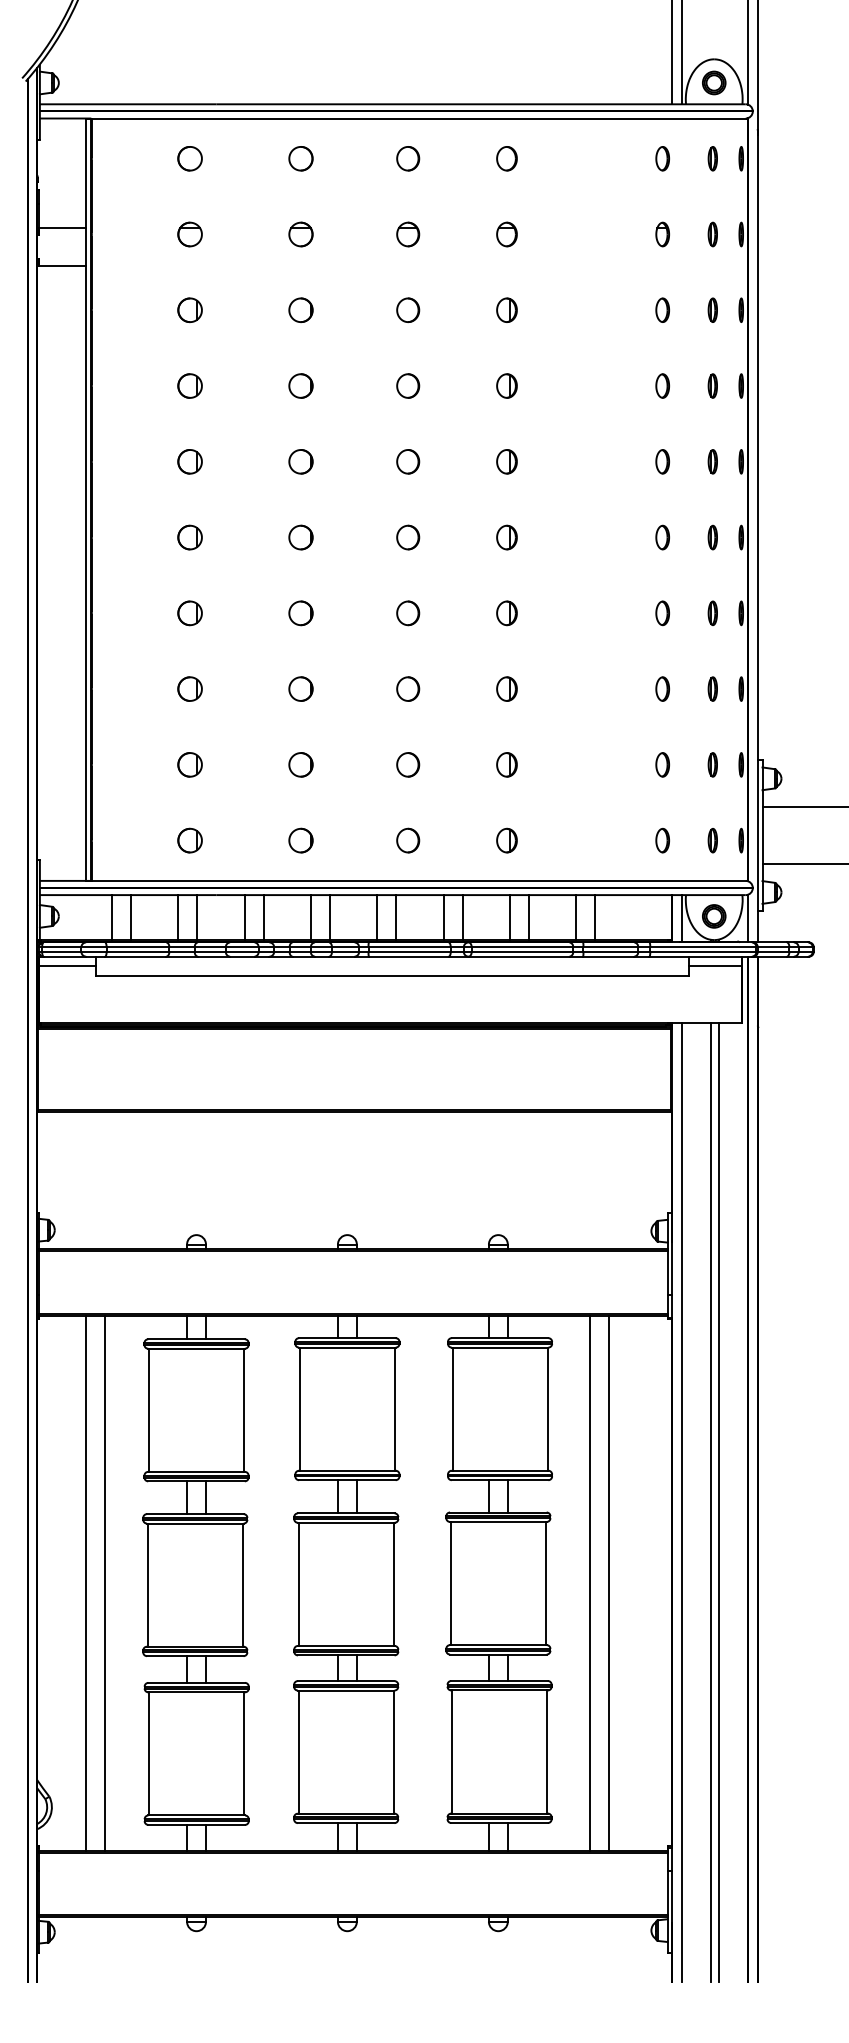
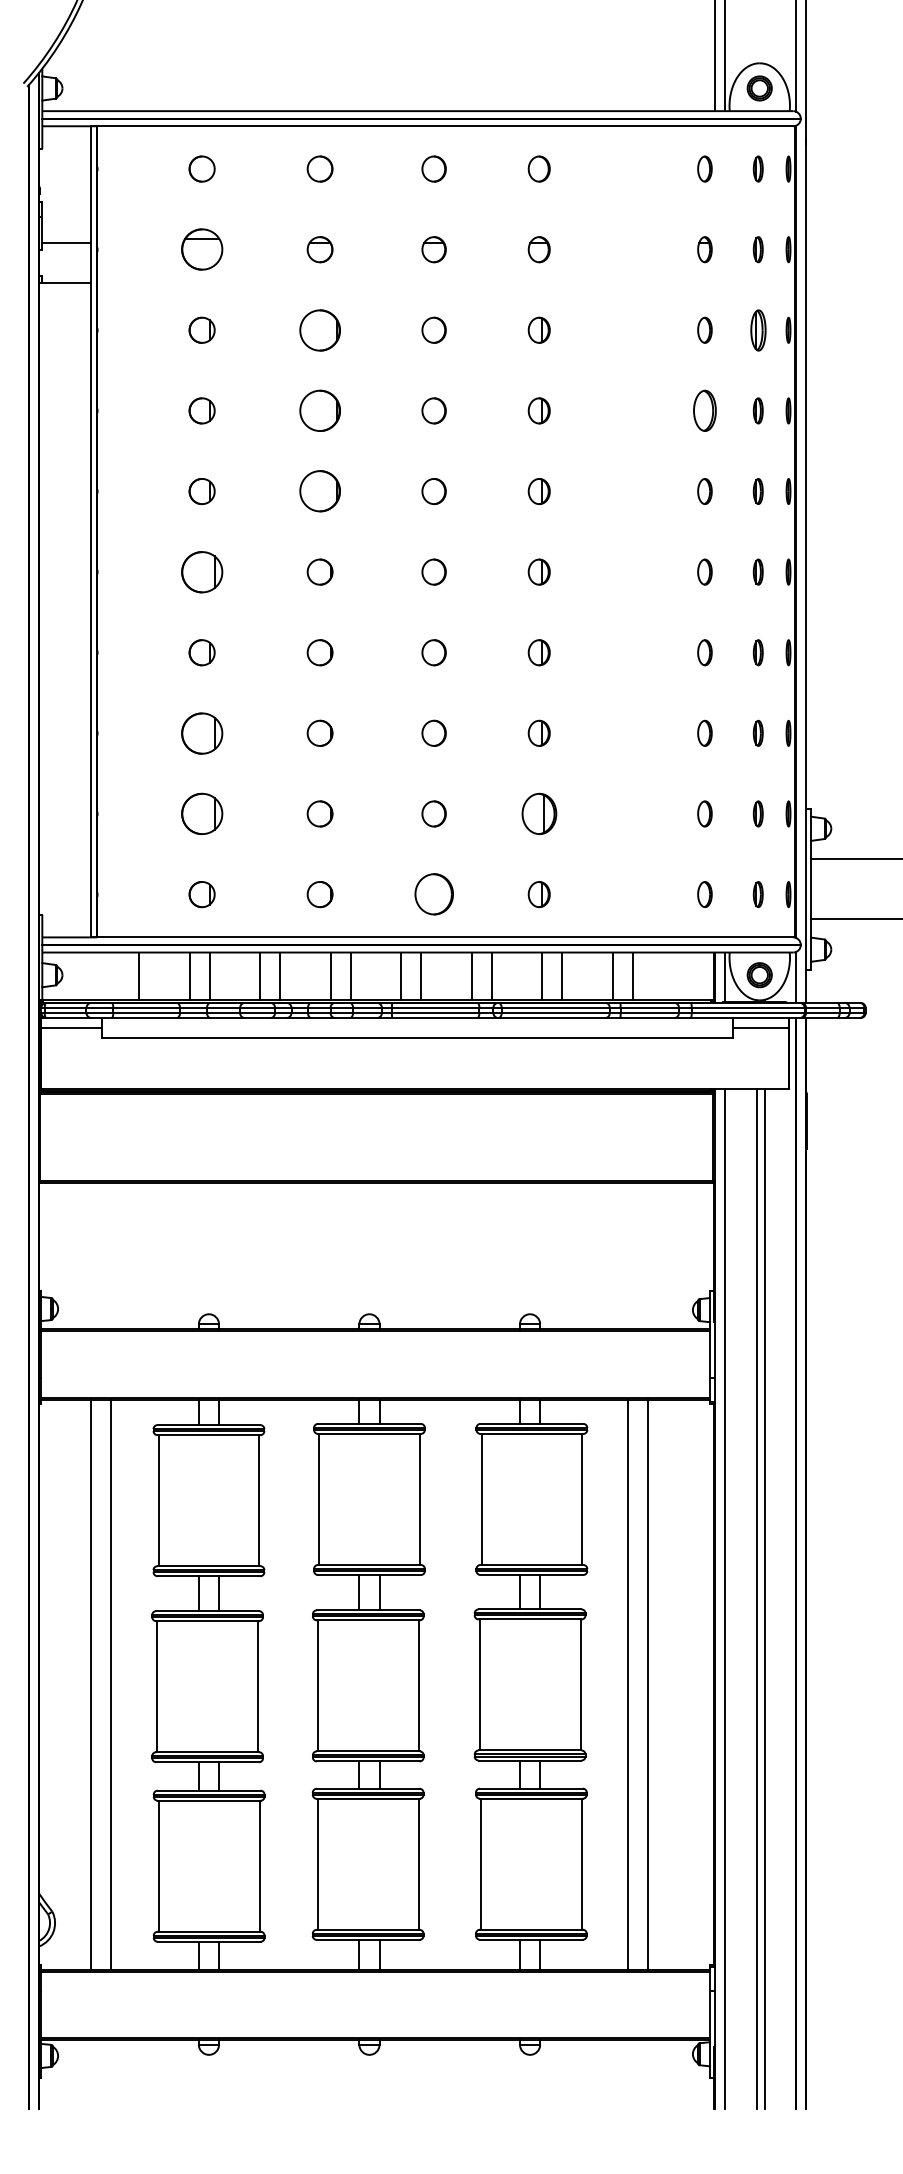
part: (189, 234) -> (201, 249), size x1.6
part: (300, 309) -> (319, 329), size x1.6
part: (712, 309) -> (757, 329), size x1.6
part: (300, 385) -> (319, 410), size x1.6
part: (662, 385) -> (704, 410), size x1.6
part: (300, 461) -> (319, 491), size x1.6
part: (189, 536) -> (201, 571), size x1.6
part: (189, 688) -> (201, 732), size x1.6
part: (189, 764) -> (201, 813), size x1.6
part: (506, 764) -> (538, 813), size x1.6
part: (407, 840) -> (433, 894), size x1.6
line: (112, 917) -> (119, 976), removed

